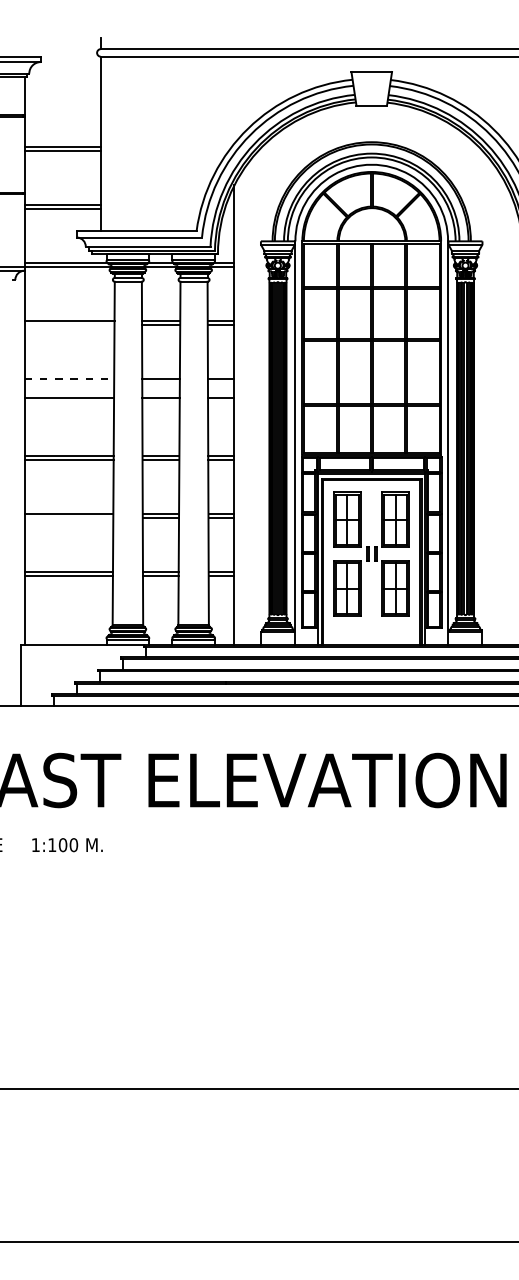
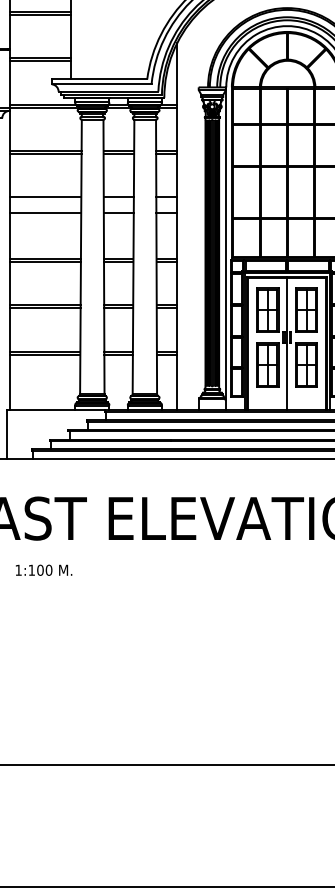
line: (69, 324) -> (45, 153), added
line: (69, 378) -> (45, 197), dashed -> solid
line: (68, 517) -> (44, 308), added
line: (371, 561) -> (287, 343), added

